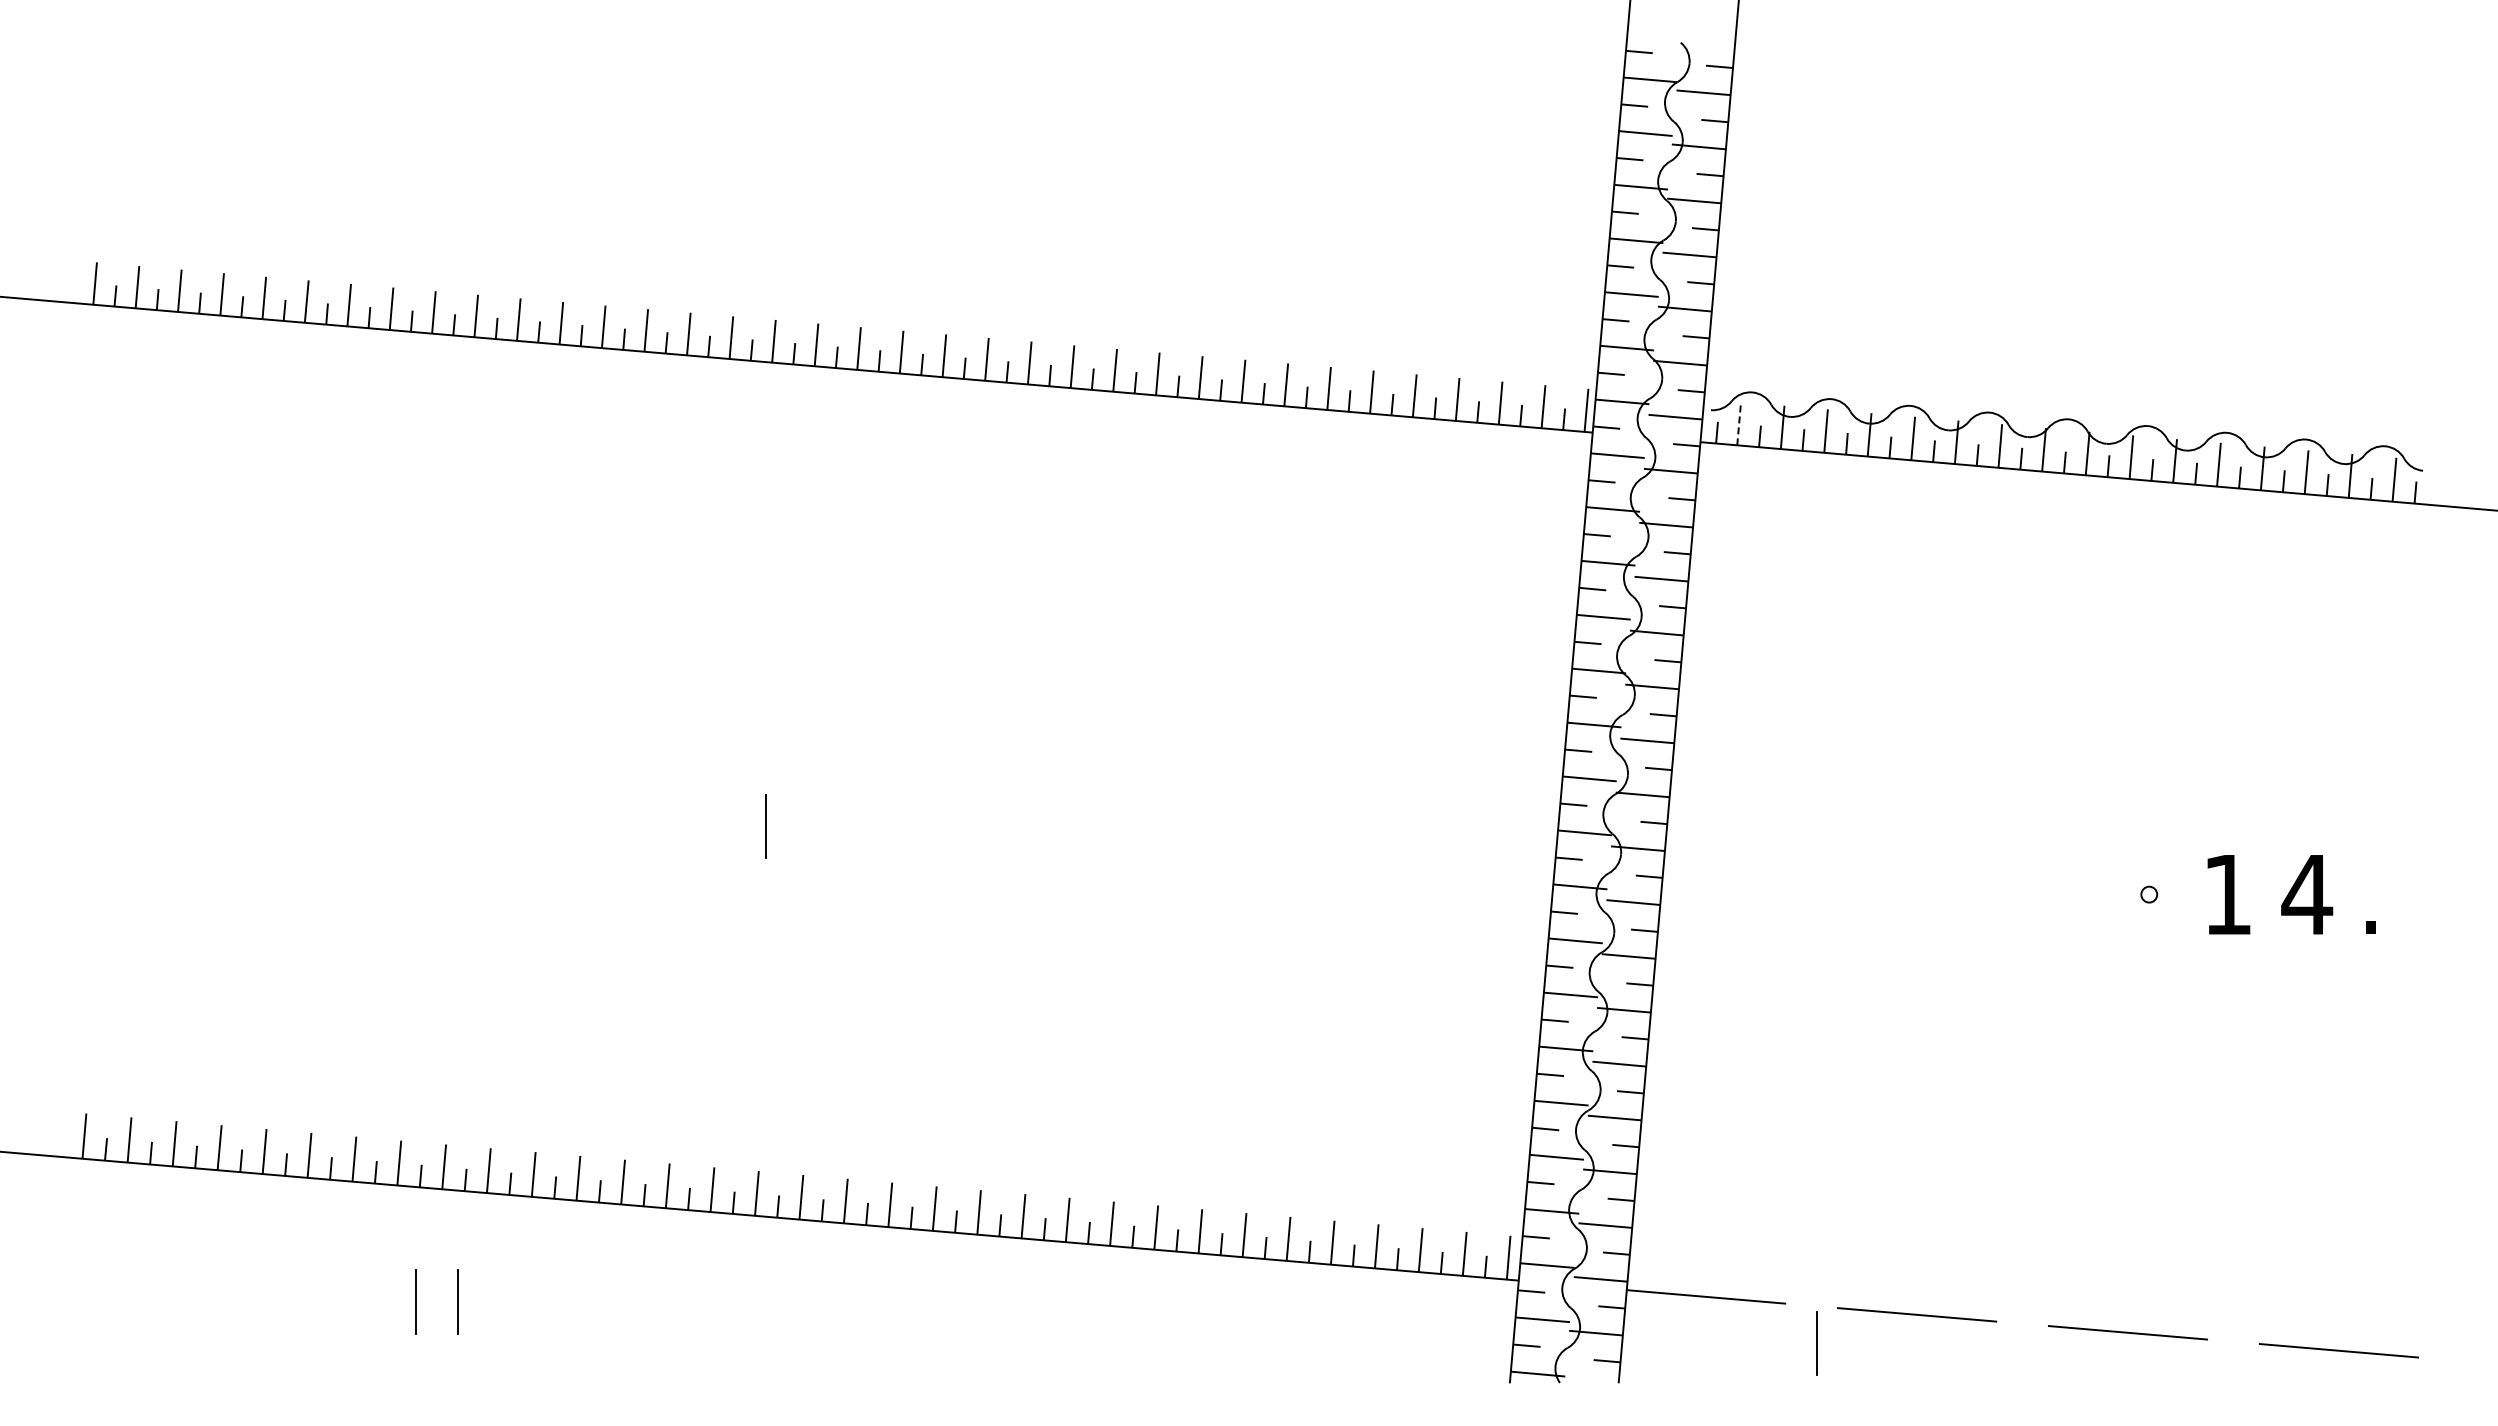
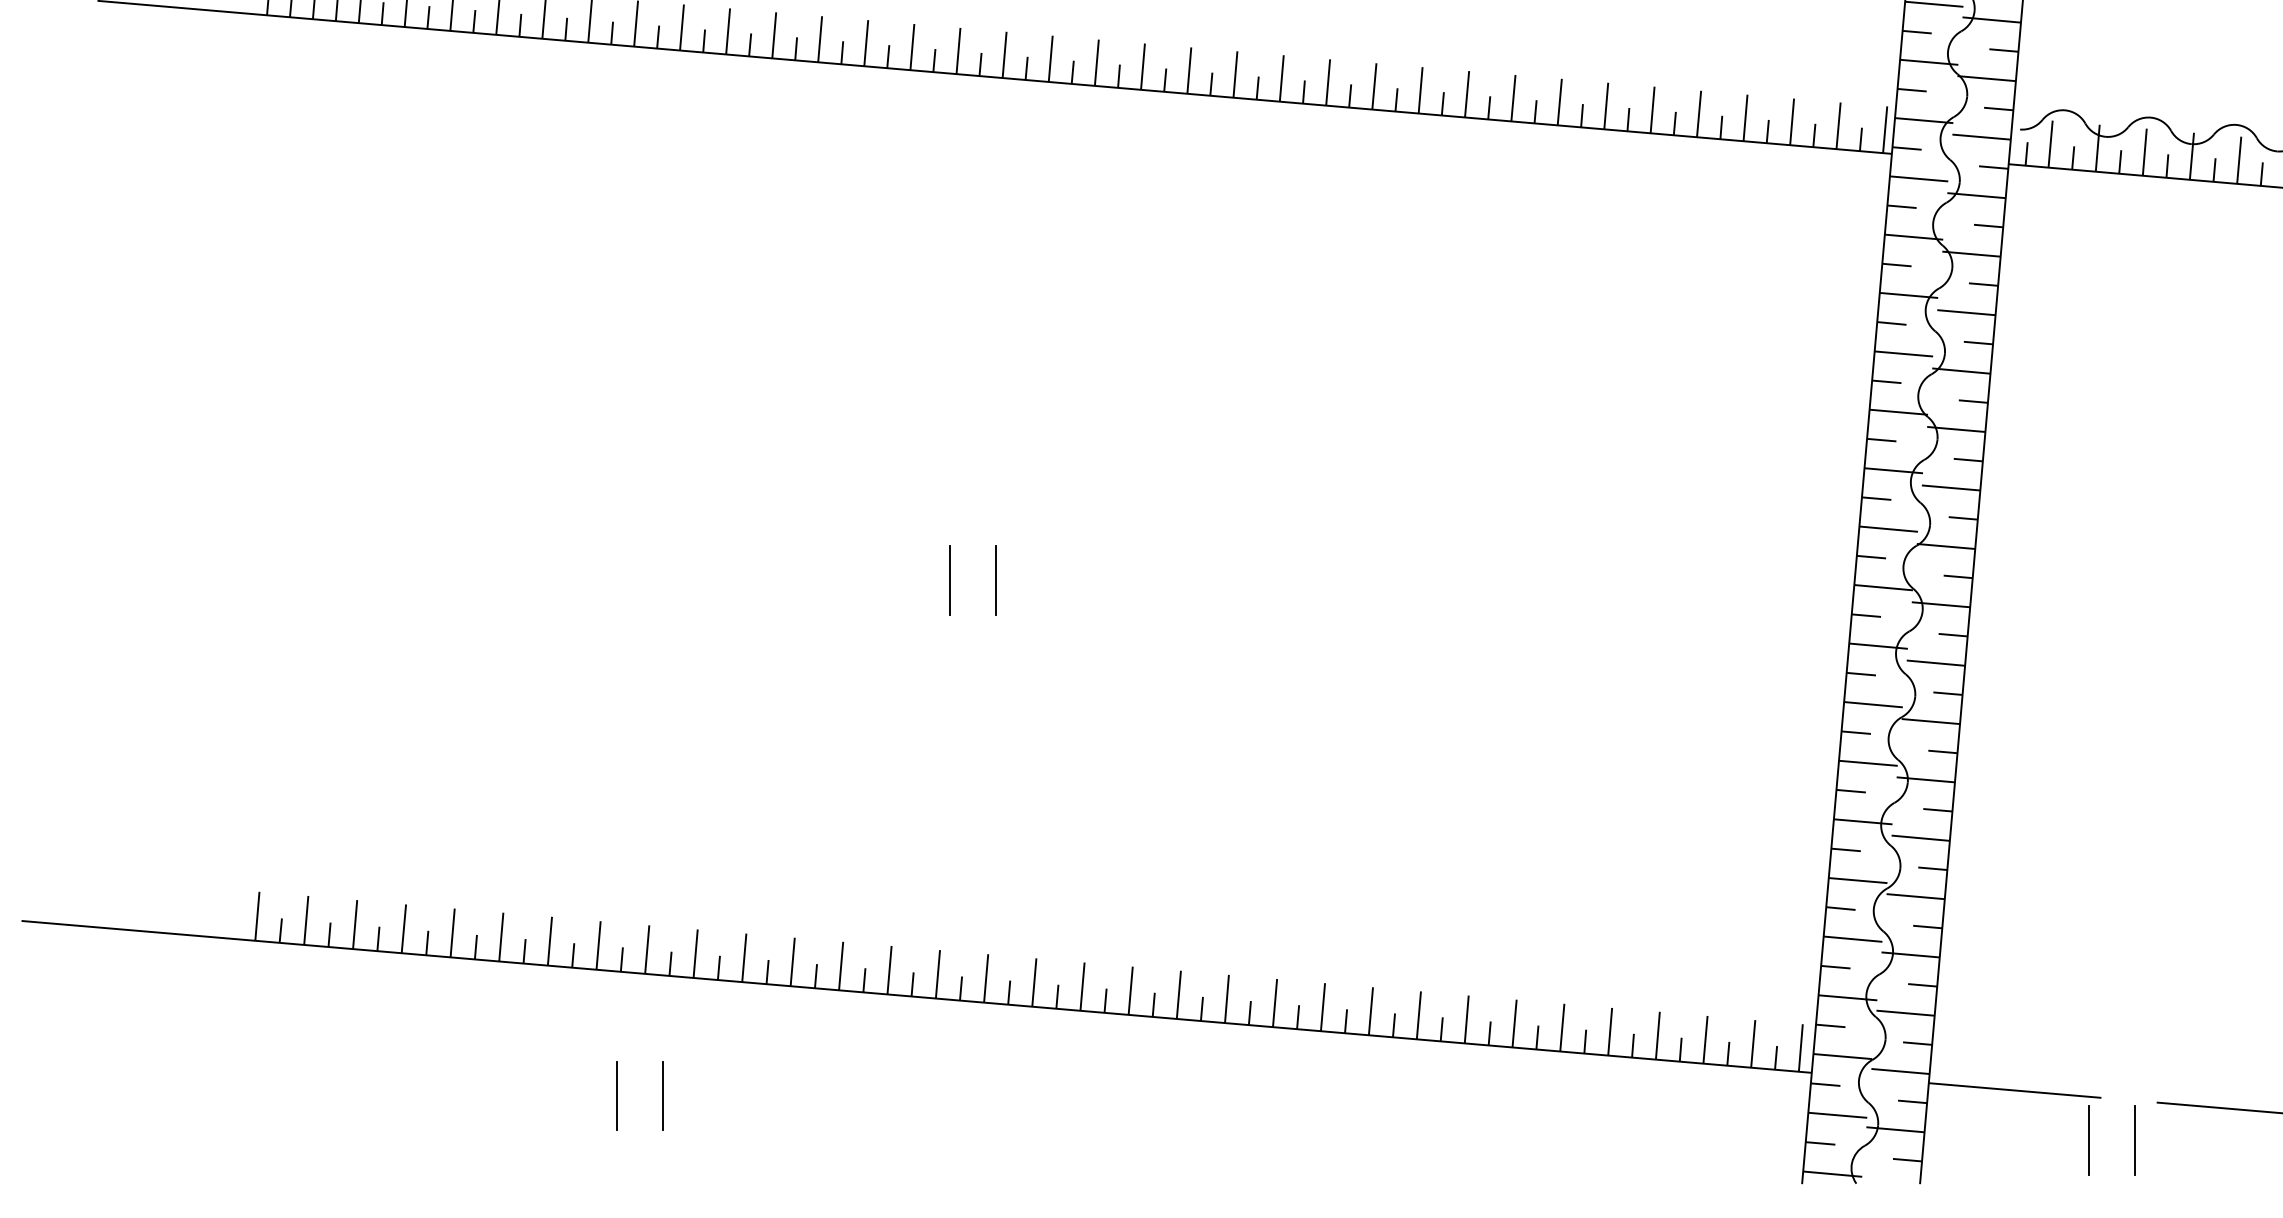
line: (1739, 423) -> (2050, 143), dashed -> solid
line: (723, 826) -> (949, 580), added
line: (1774, 1343) -> (2088, 1140), added

